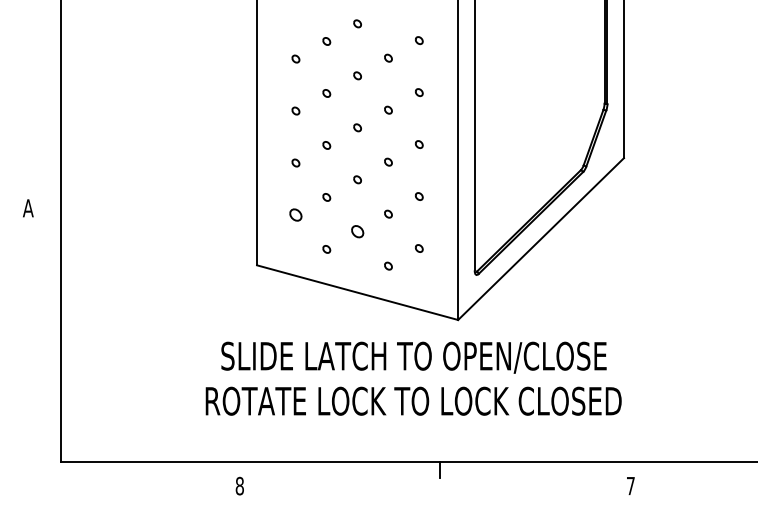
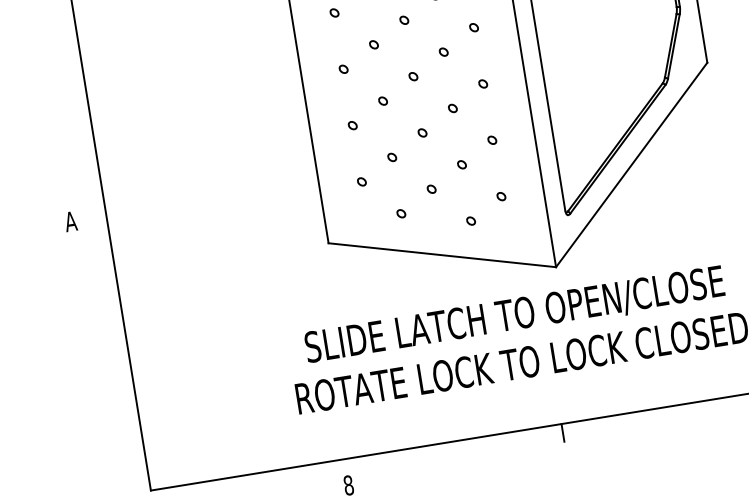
part: (295, 214) -> (361, 181), size x0.62
part: (357, 231) -> (431, 188), size x0.62

